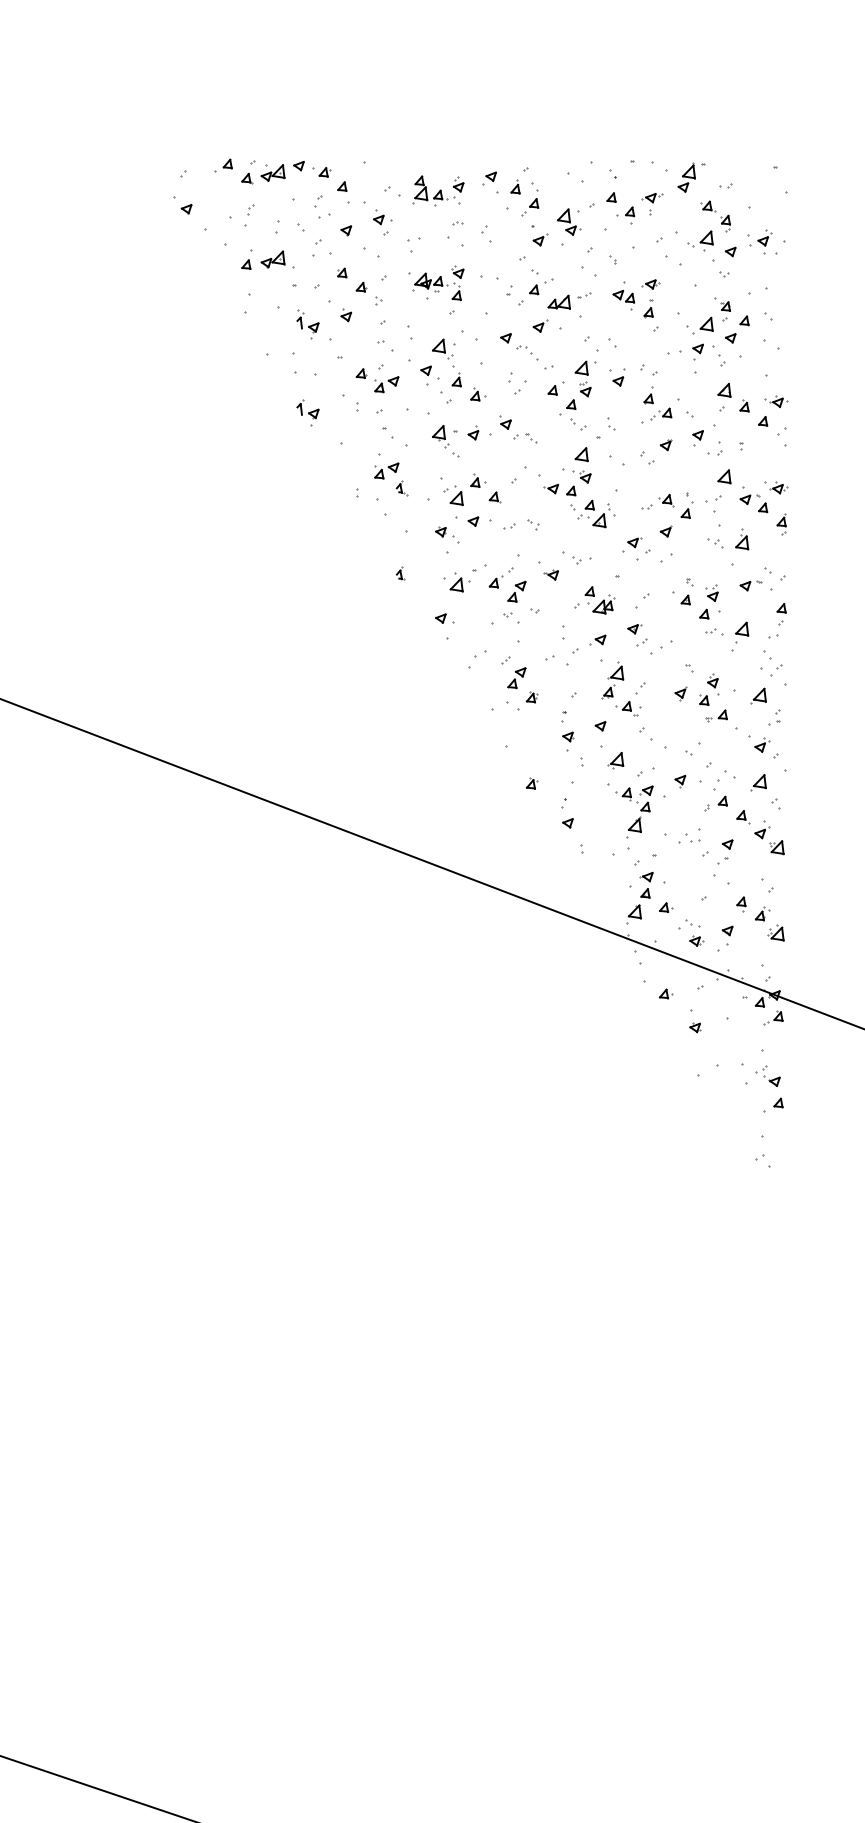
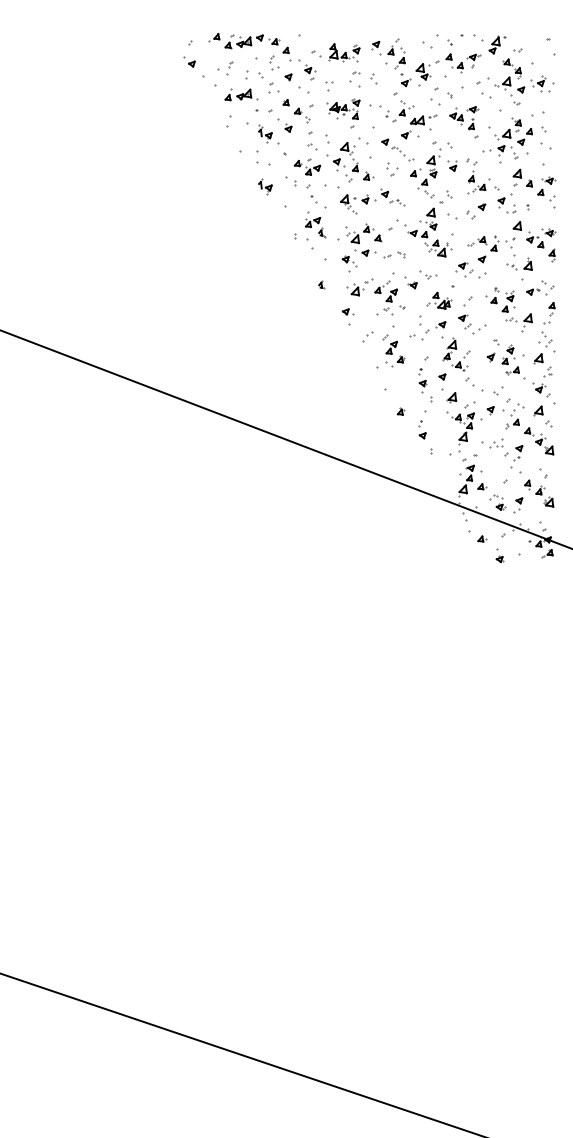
part: (764, 1112) -> (541, 610), removed

